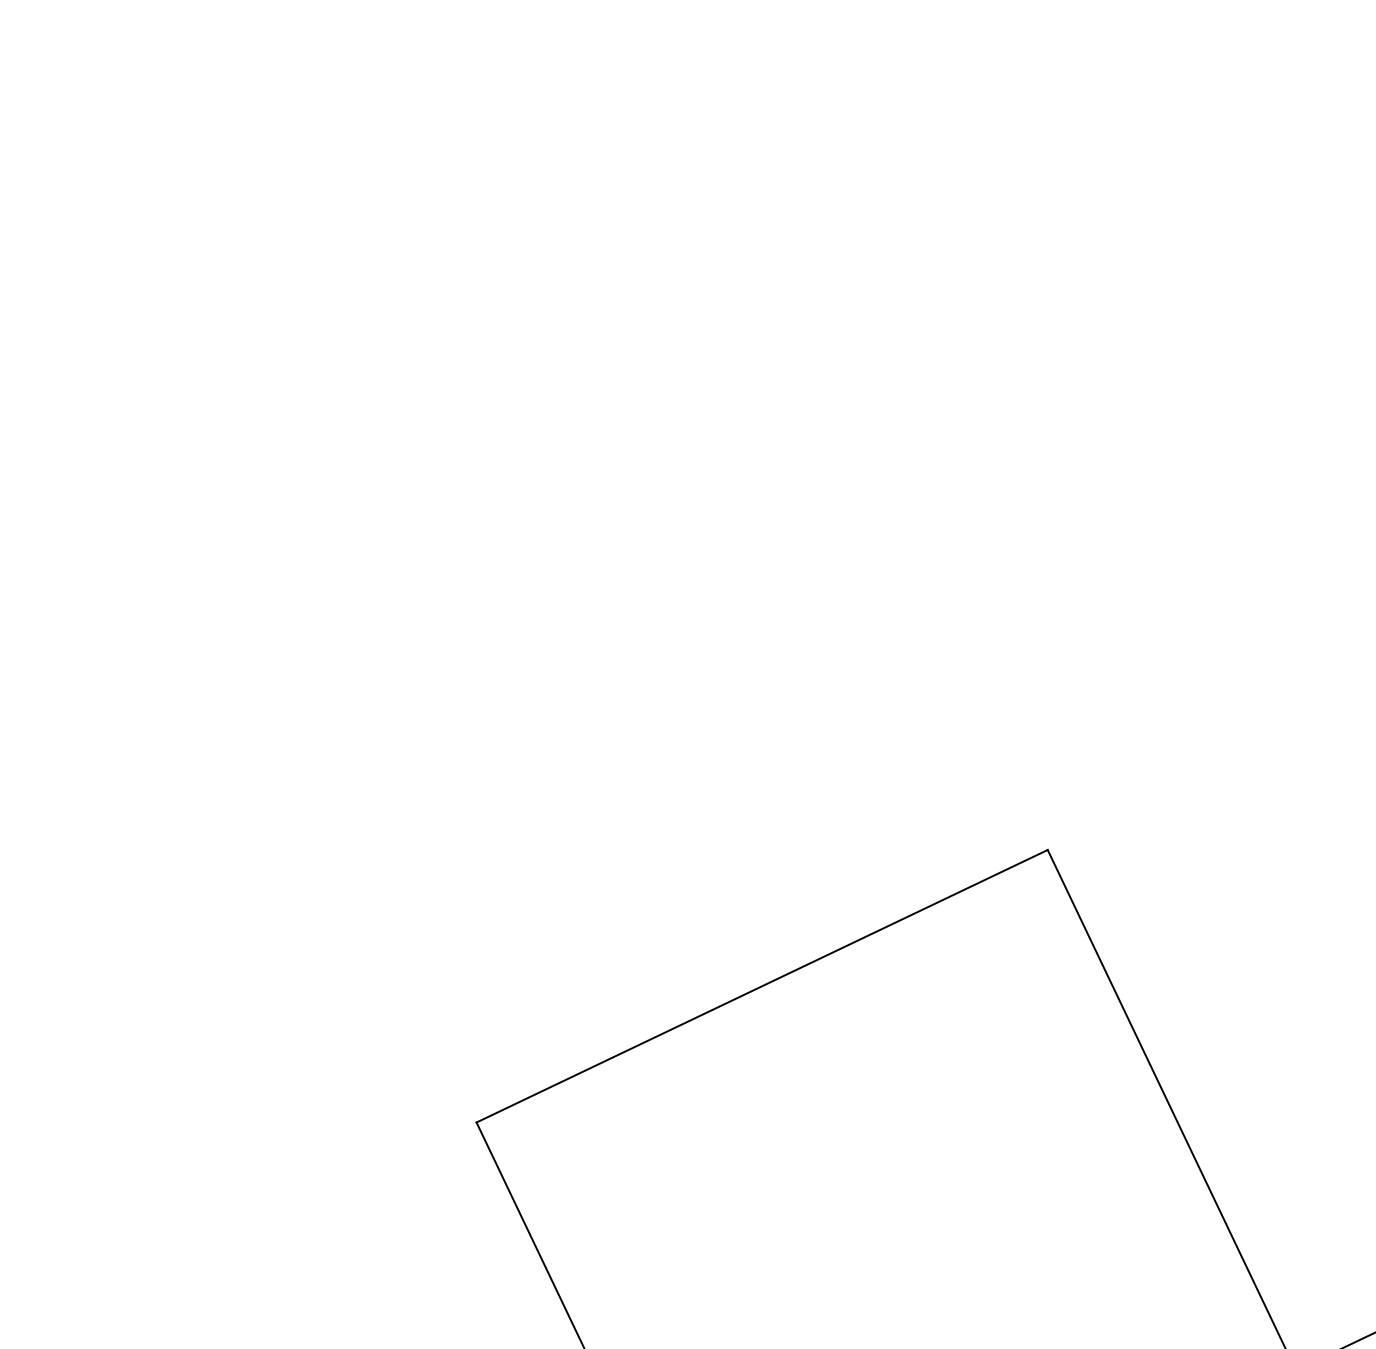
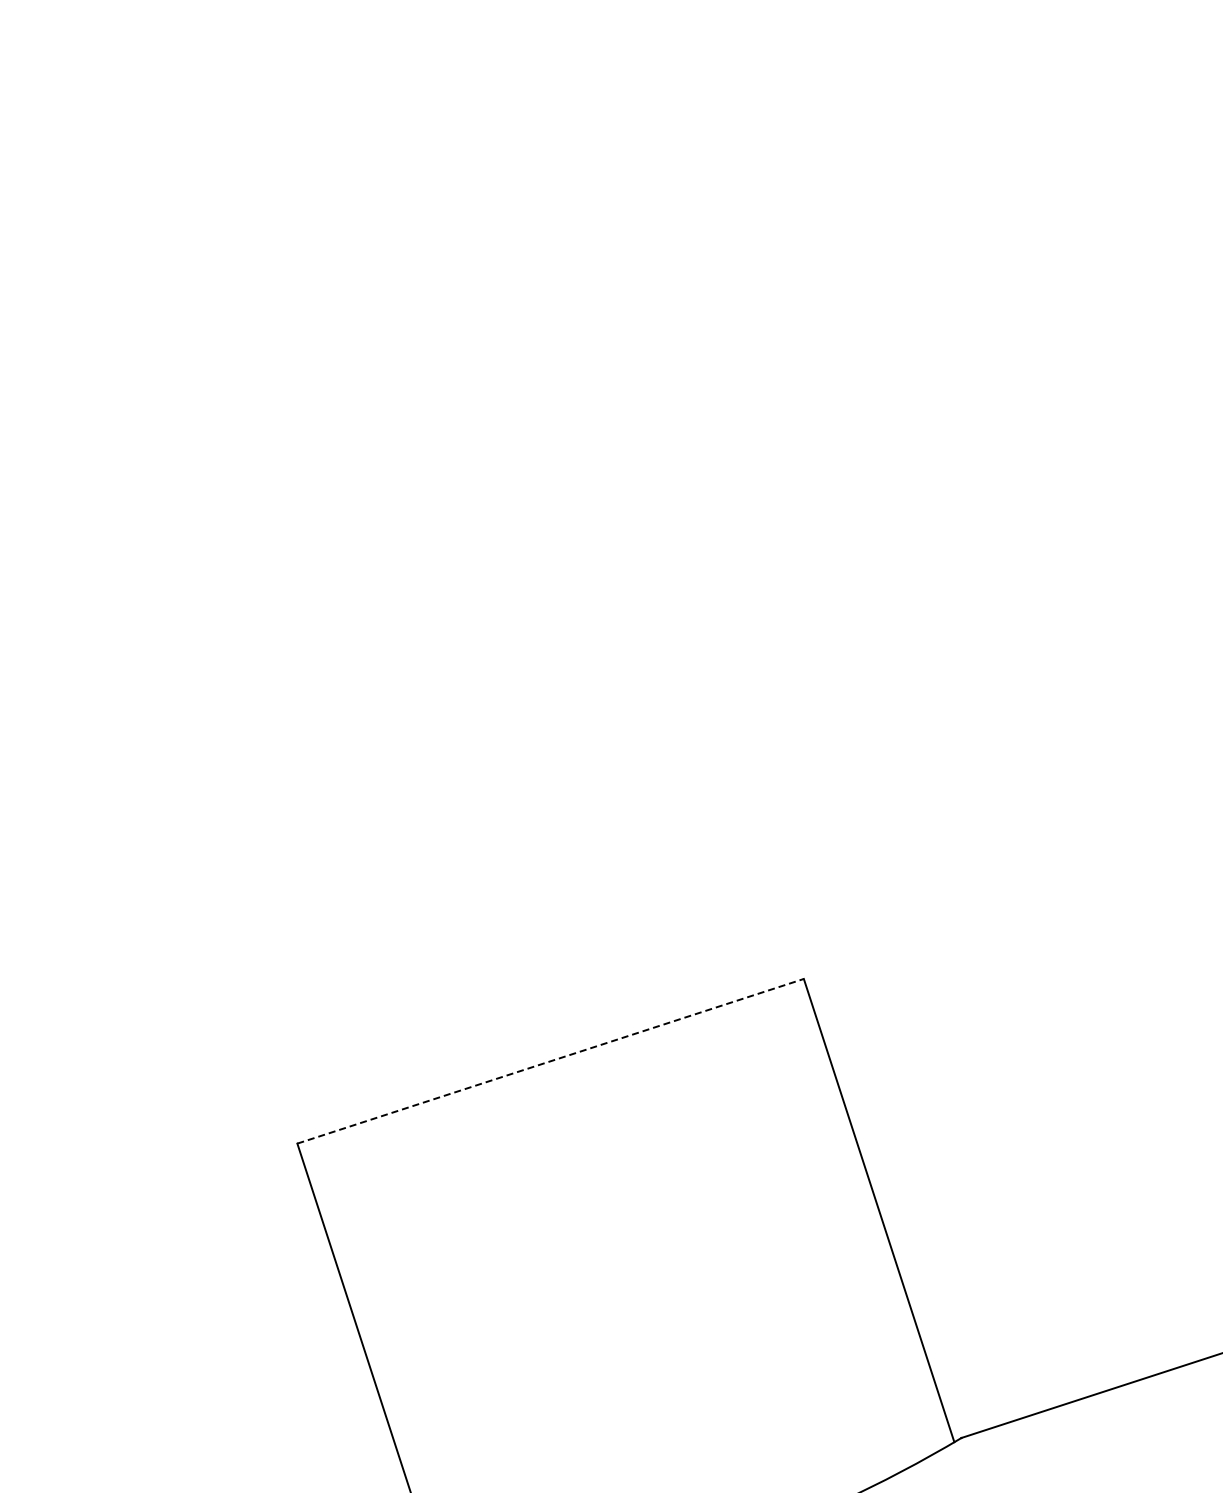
line: (763, 986) -> (551, 1061), solid -> dashed

